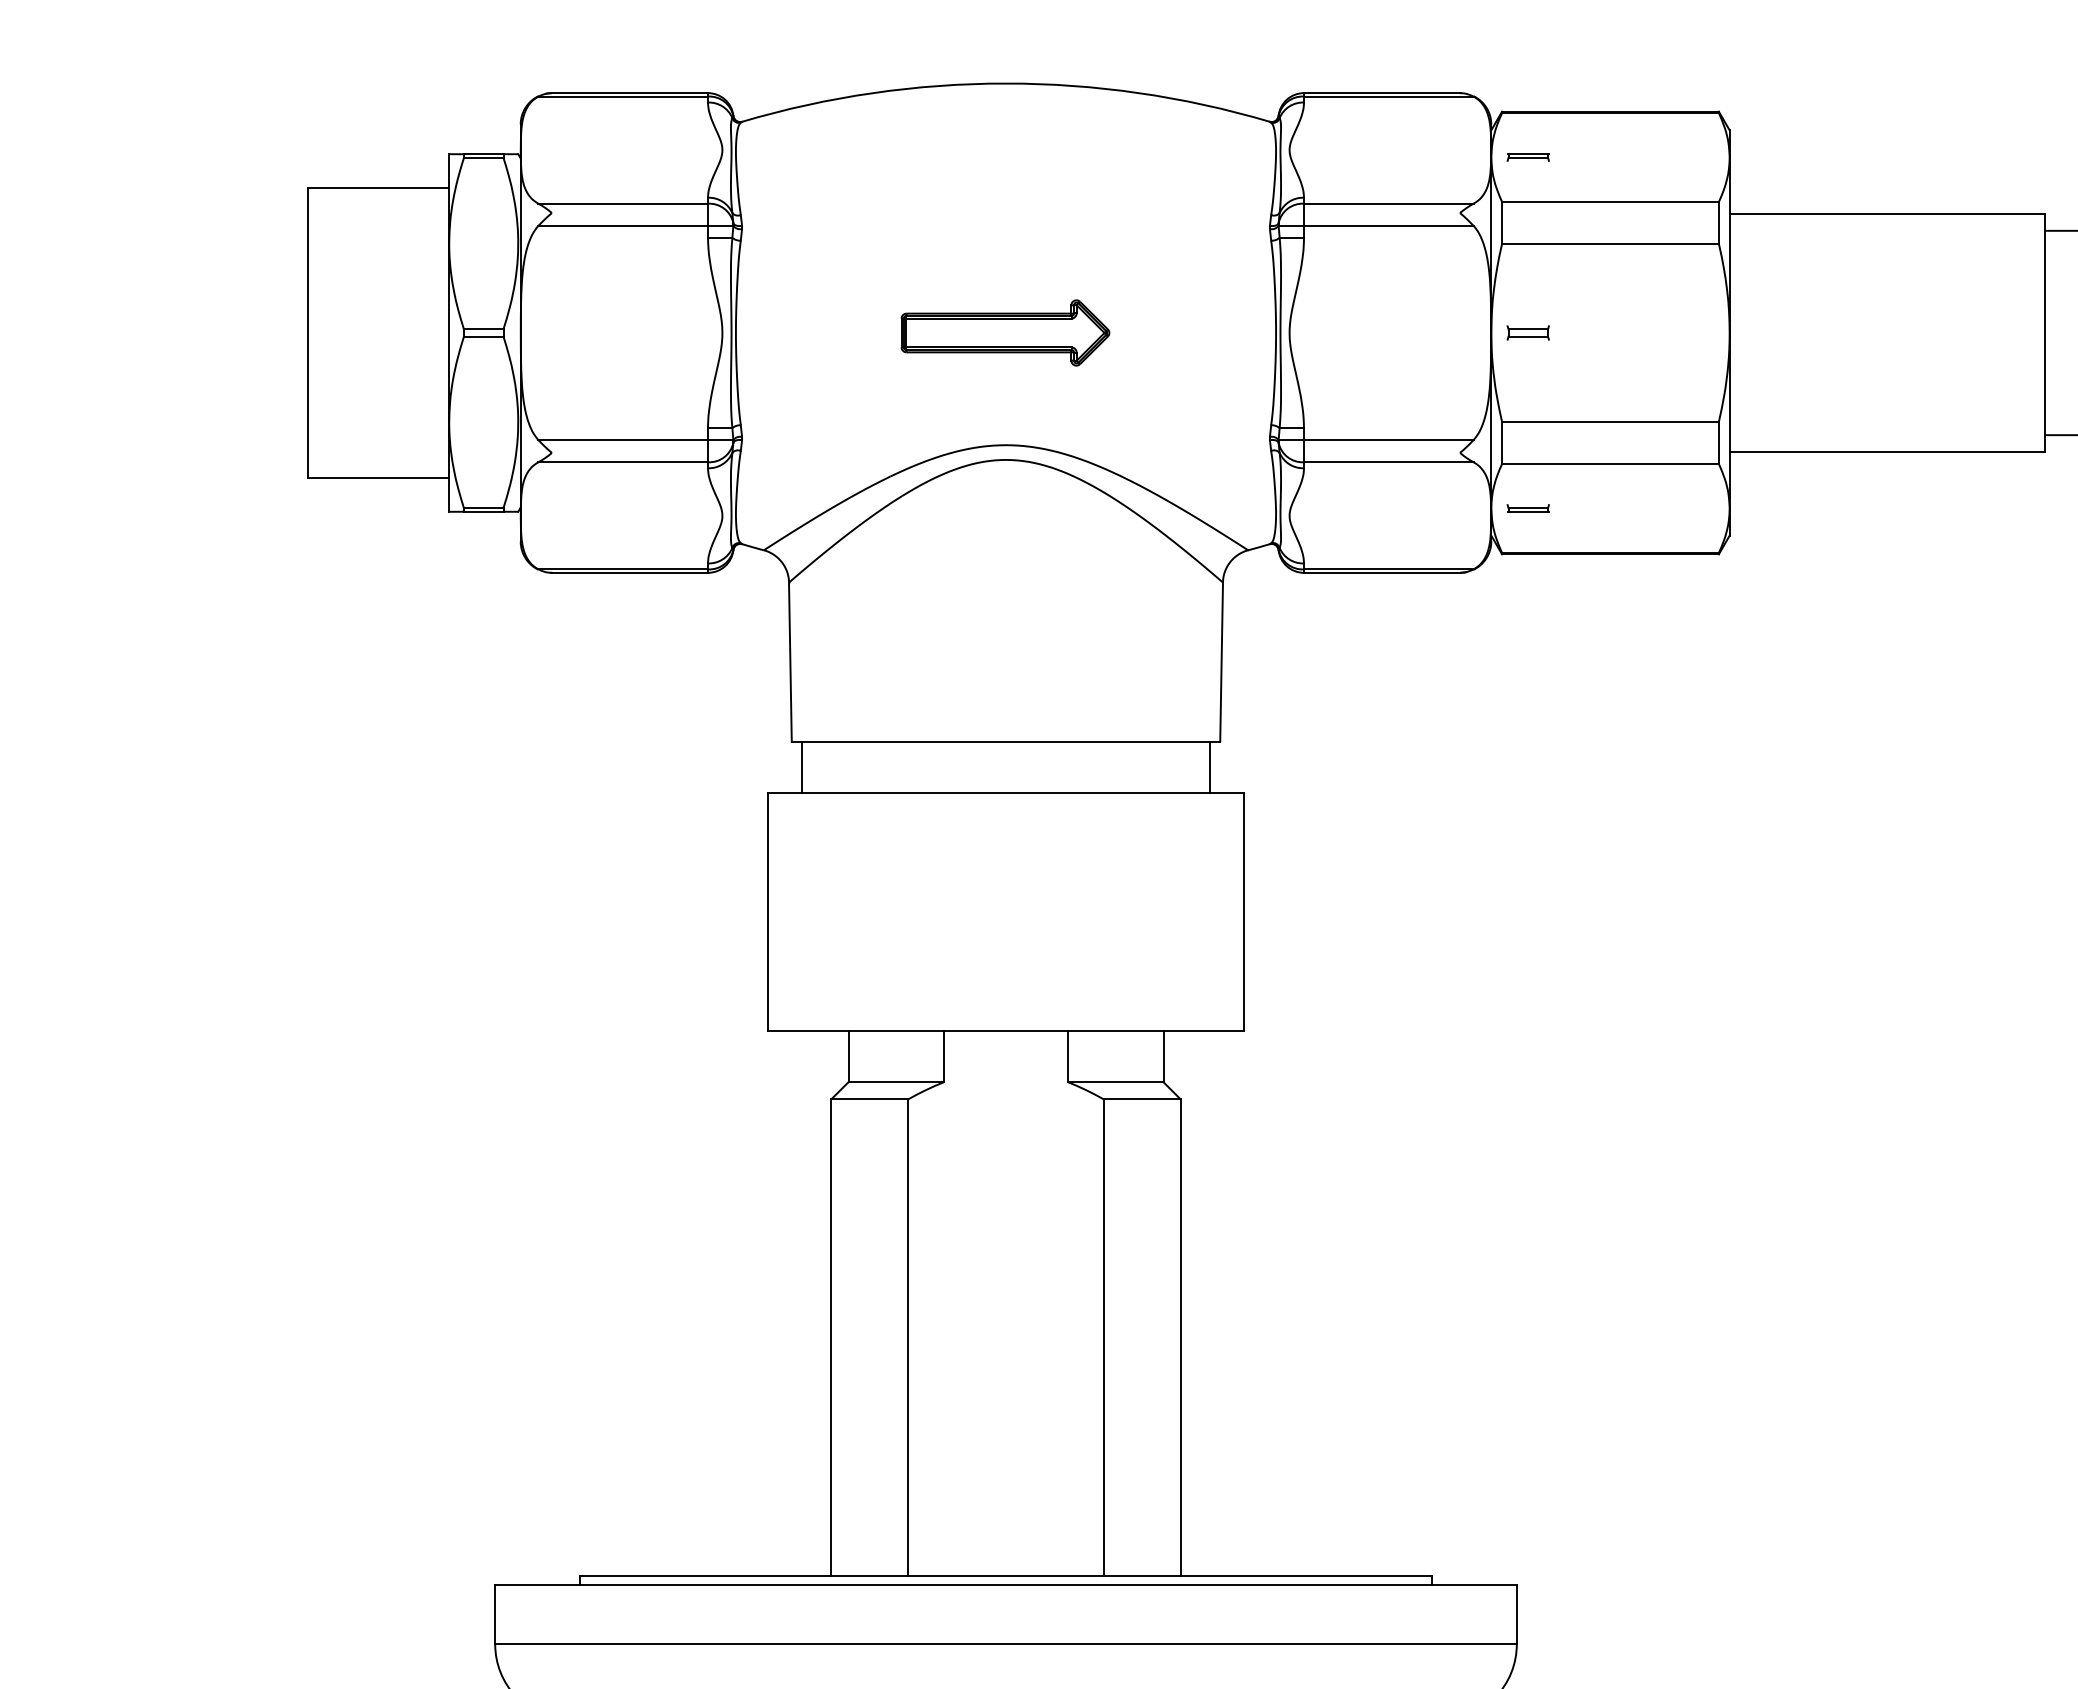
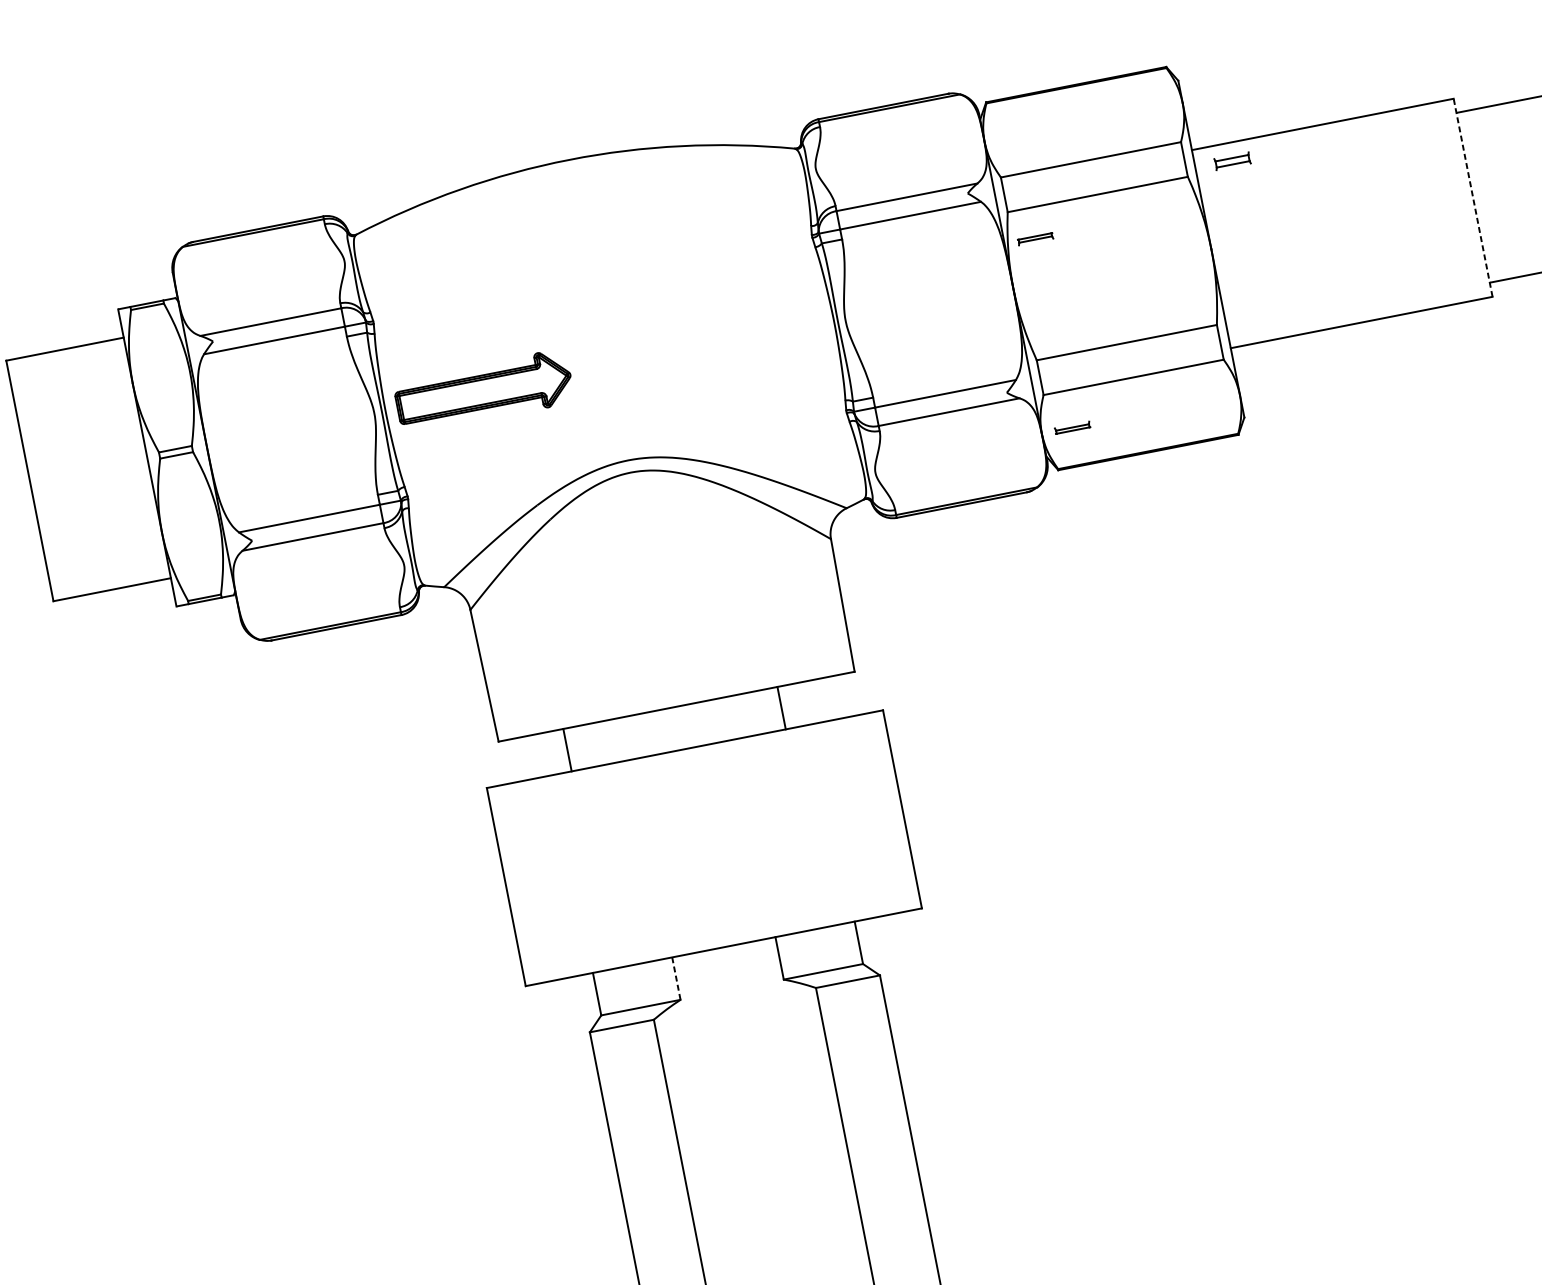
part: (1527, 157) -> (1034, 239), moved
part: (1005, 332) -> (484, 391), moved
part: (1527, 332) -> (1231, 161), moved
line: (2044, 332) -> (1472, 197), solid -> dashed
line: (801, 766) -> (567, 749), moved
line: (1210, 766) -> (781, 707), moved
line: (943, 1056) -> (676, 978), solid -> dashed

